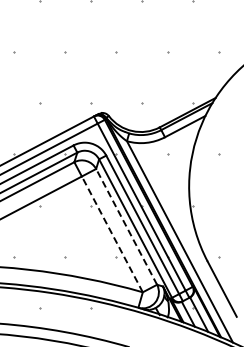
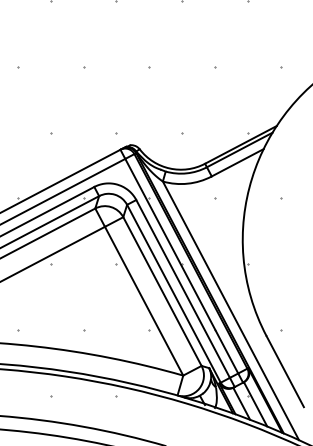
line: (126, 226) -> (162, 291), dashed -> solid
line: (112, 233) -> (144, 300), dashed -> solid

